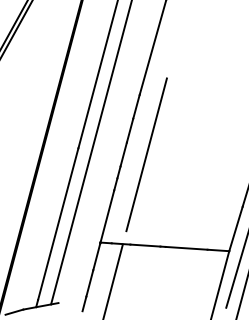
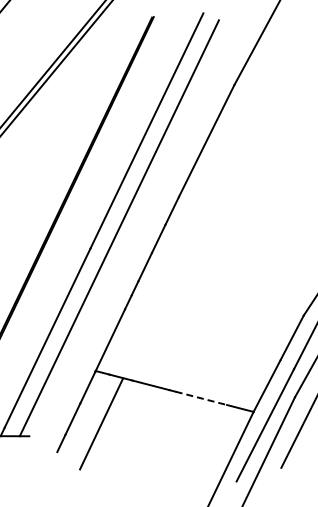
line: (146, 154) -> (173, 272), removed
line: (186, 248) -> (201, 398), solid -> dashed

